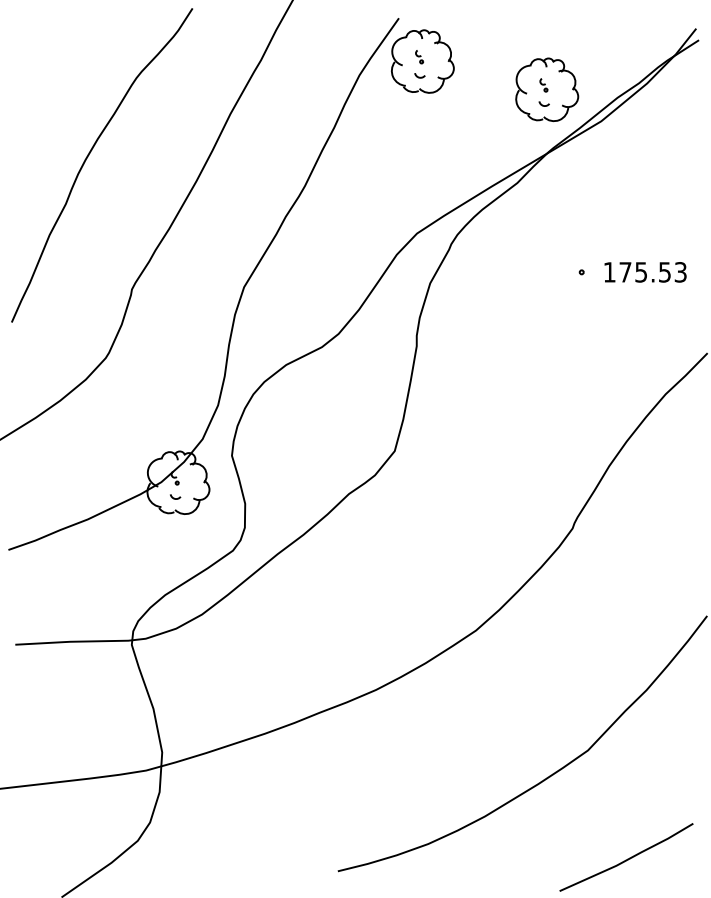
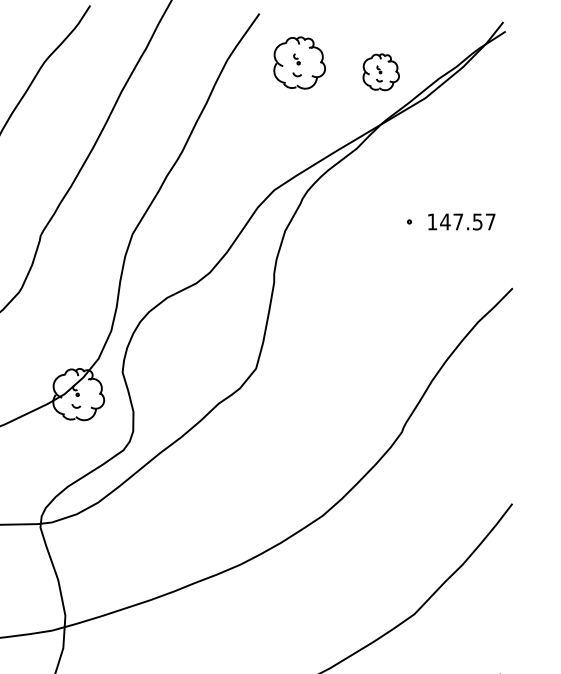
part: (422, 61) -> (299, 62), moved
part: (547, 89) -> (381, 72), size x0.7
text: (652, 272) -> (467, 222), 175.53 -> 147.57

